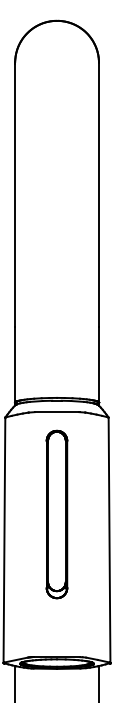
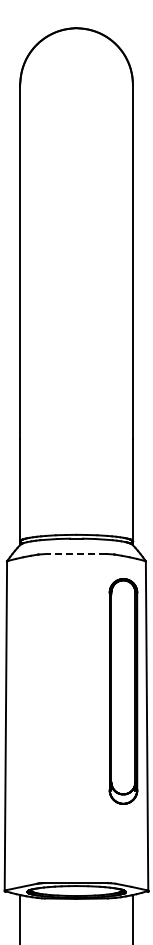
line: (57, 411) -> (76, 553), solid -> dashed
part: (57, 514) -> (123, 691), moved

